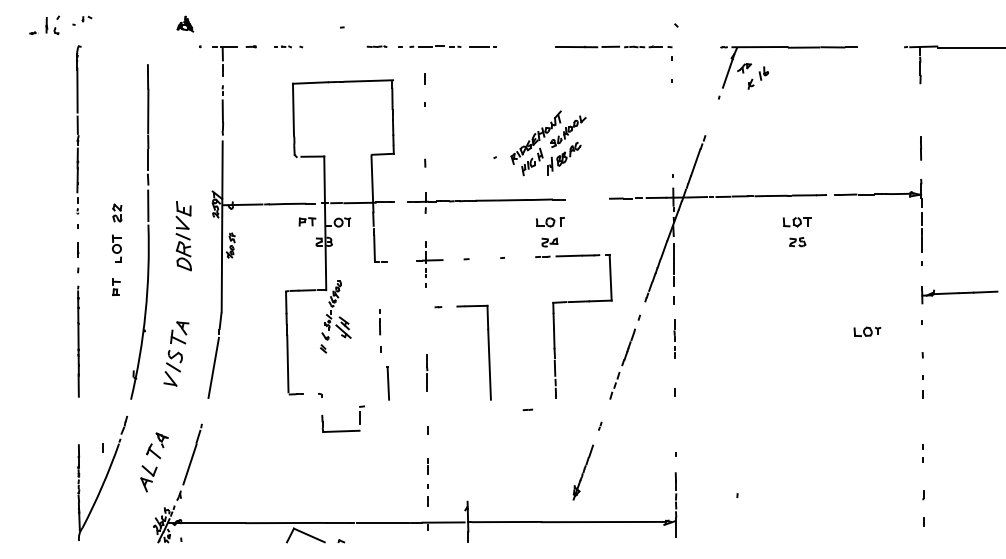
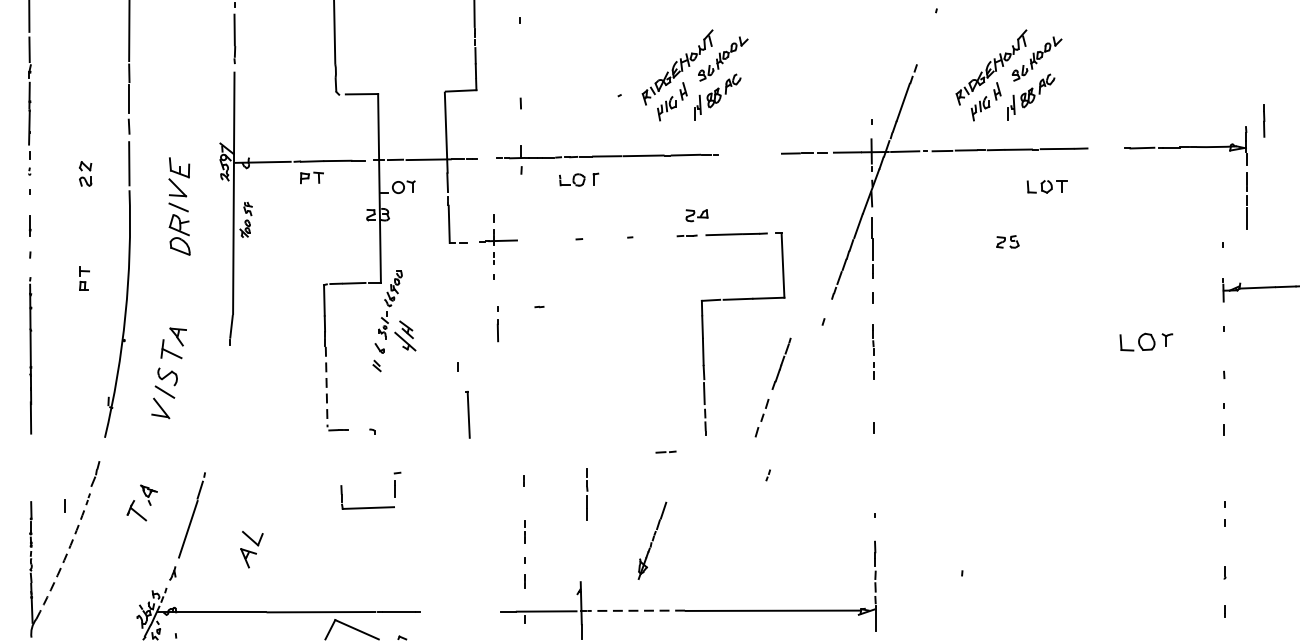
part: (770, 143) -> (1008, 75), added
line: (921, 148) -> (1264, 120), moved
part: (874, 195) -> (1180, 149), moved
part: (307, 221) -> (311, 177), moved
part: (550, 222) -> (579, 180), moved
part: (797, 242) -> (1007, 242), moved
part: (116, 248) -> (84, 224), removed
part: (429, 264) -> (498, 246), moved
part: (380, 322) -> (498, 324), moved
part: (867, 331) -> (1146, 341), size x1.4
part: (488, 352) -> (610, 371), removed
line: (622, 363) -> (772, 386), moved
line: (287, 364) -> (326, 388), solid -> dashed
line: (213, 367) -> (221, 392), removed
line: (427, 373) -> (587, 495), moved
part: (527, 409) -> (665, 451), size x1.6
part: (342, 430) -> (369, 506), moved
part: (582, 472) -> (651, 540), moved
part: (148, 478) -> (251, 549), moved
arc: (102, 486) -> (64, 560), solid -> dashed
line: (382, 522) -> (460, 611), removed
line: (506, 522) -> (635, 611), solid -> dashed

